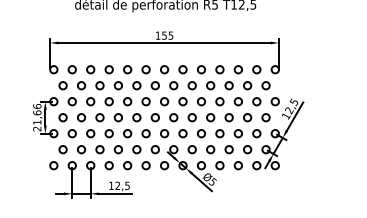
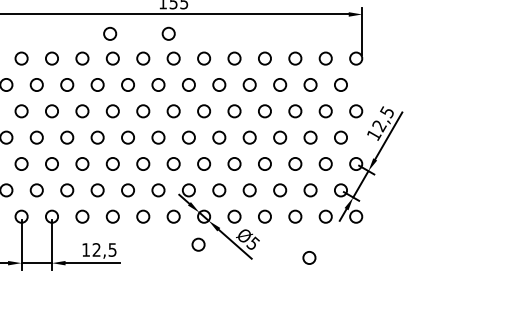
circle: (125, 54) -> (109, 33), added
circle: (161, 54) -> (168, 33), added
circle: (179, 182) -> (198, 244), added
circle: (246, 190) -> (308, 257), added

